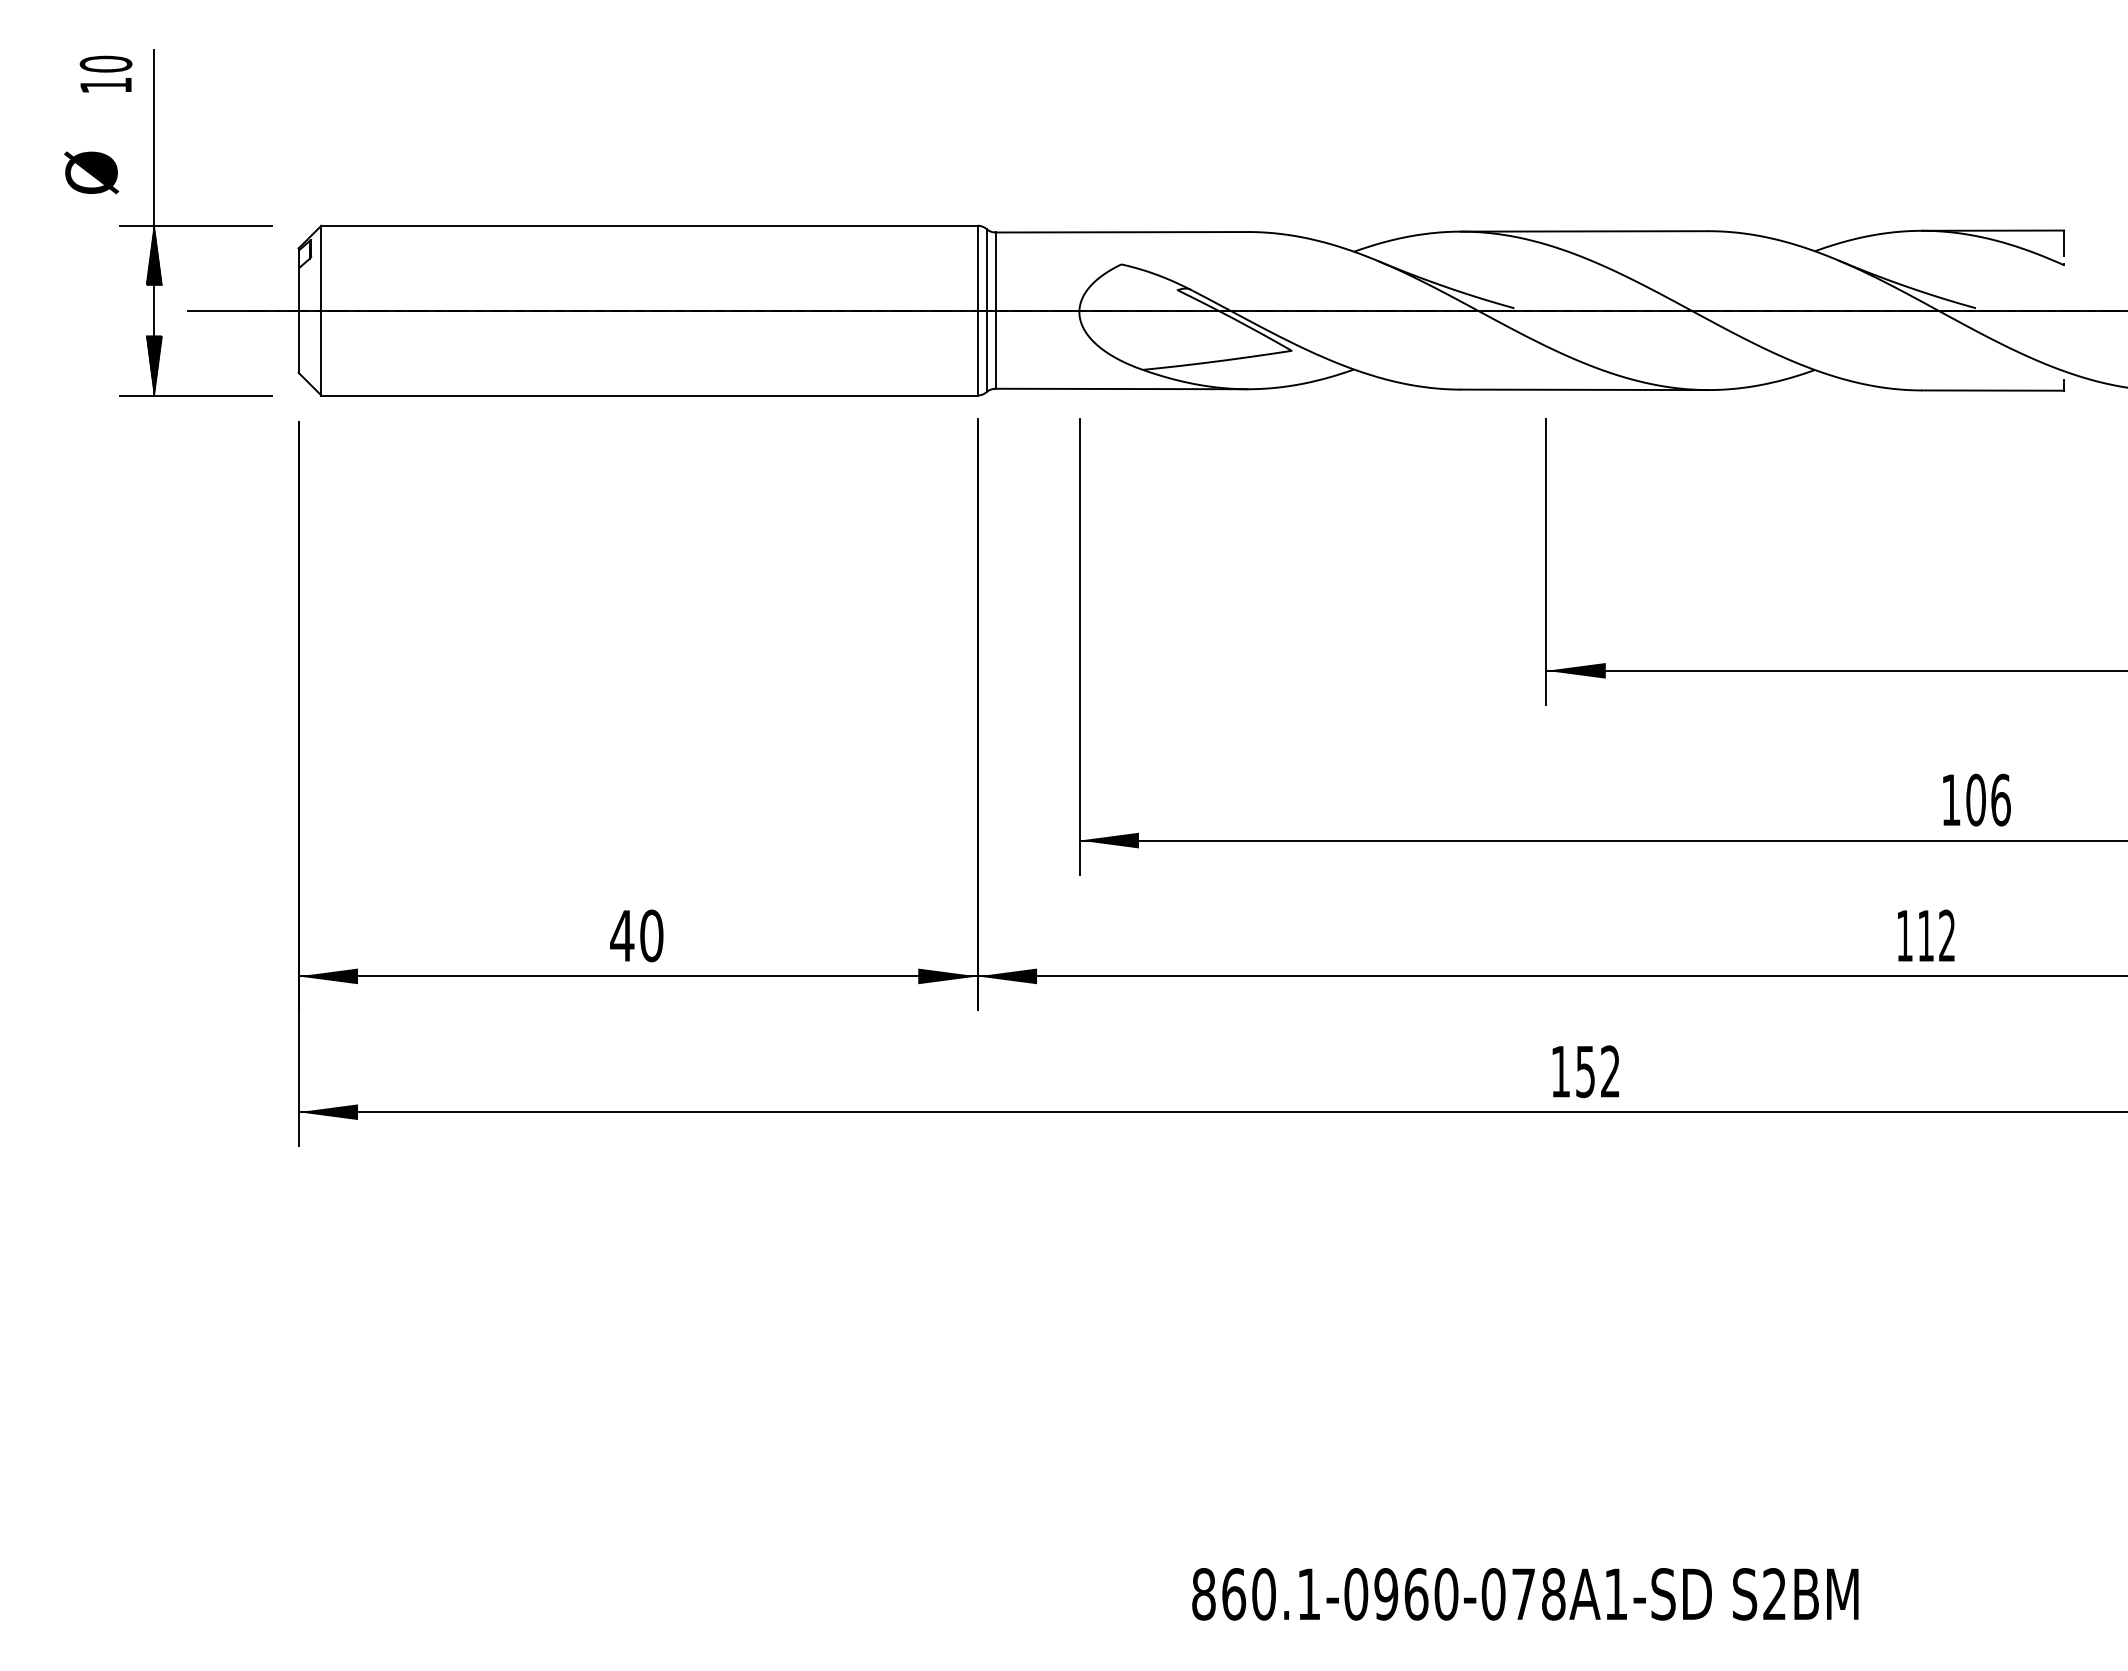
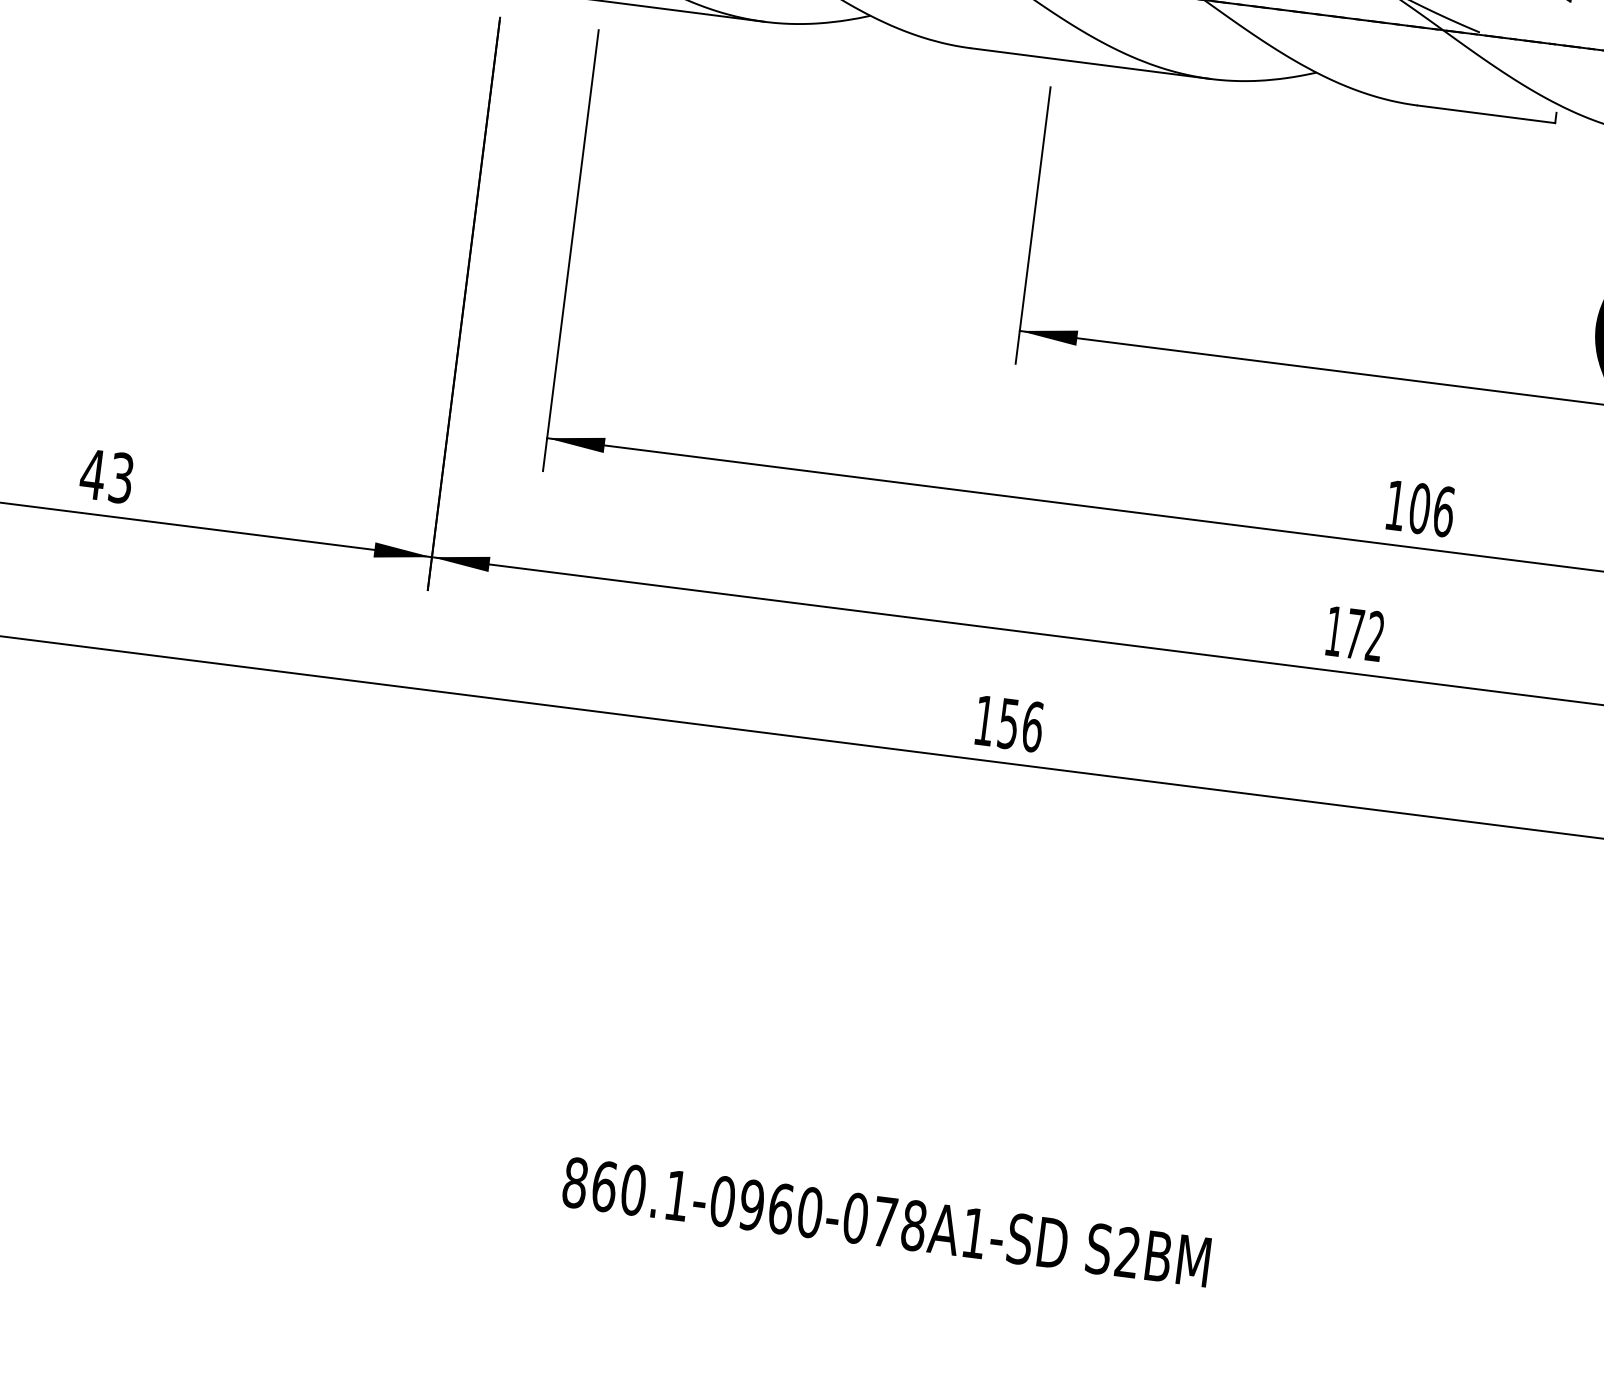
text: (651, 935) -> (121, 477), 40 -> 43
text: (1925, 935) -> (1354, 633), 112 -> 172
text: (1610, 1071) -> (1032, 726), 152 -> 156

